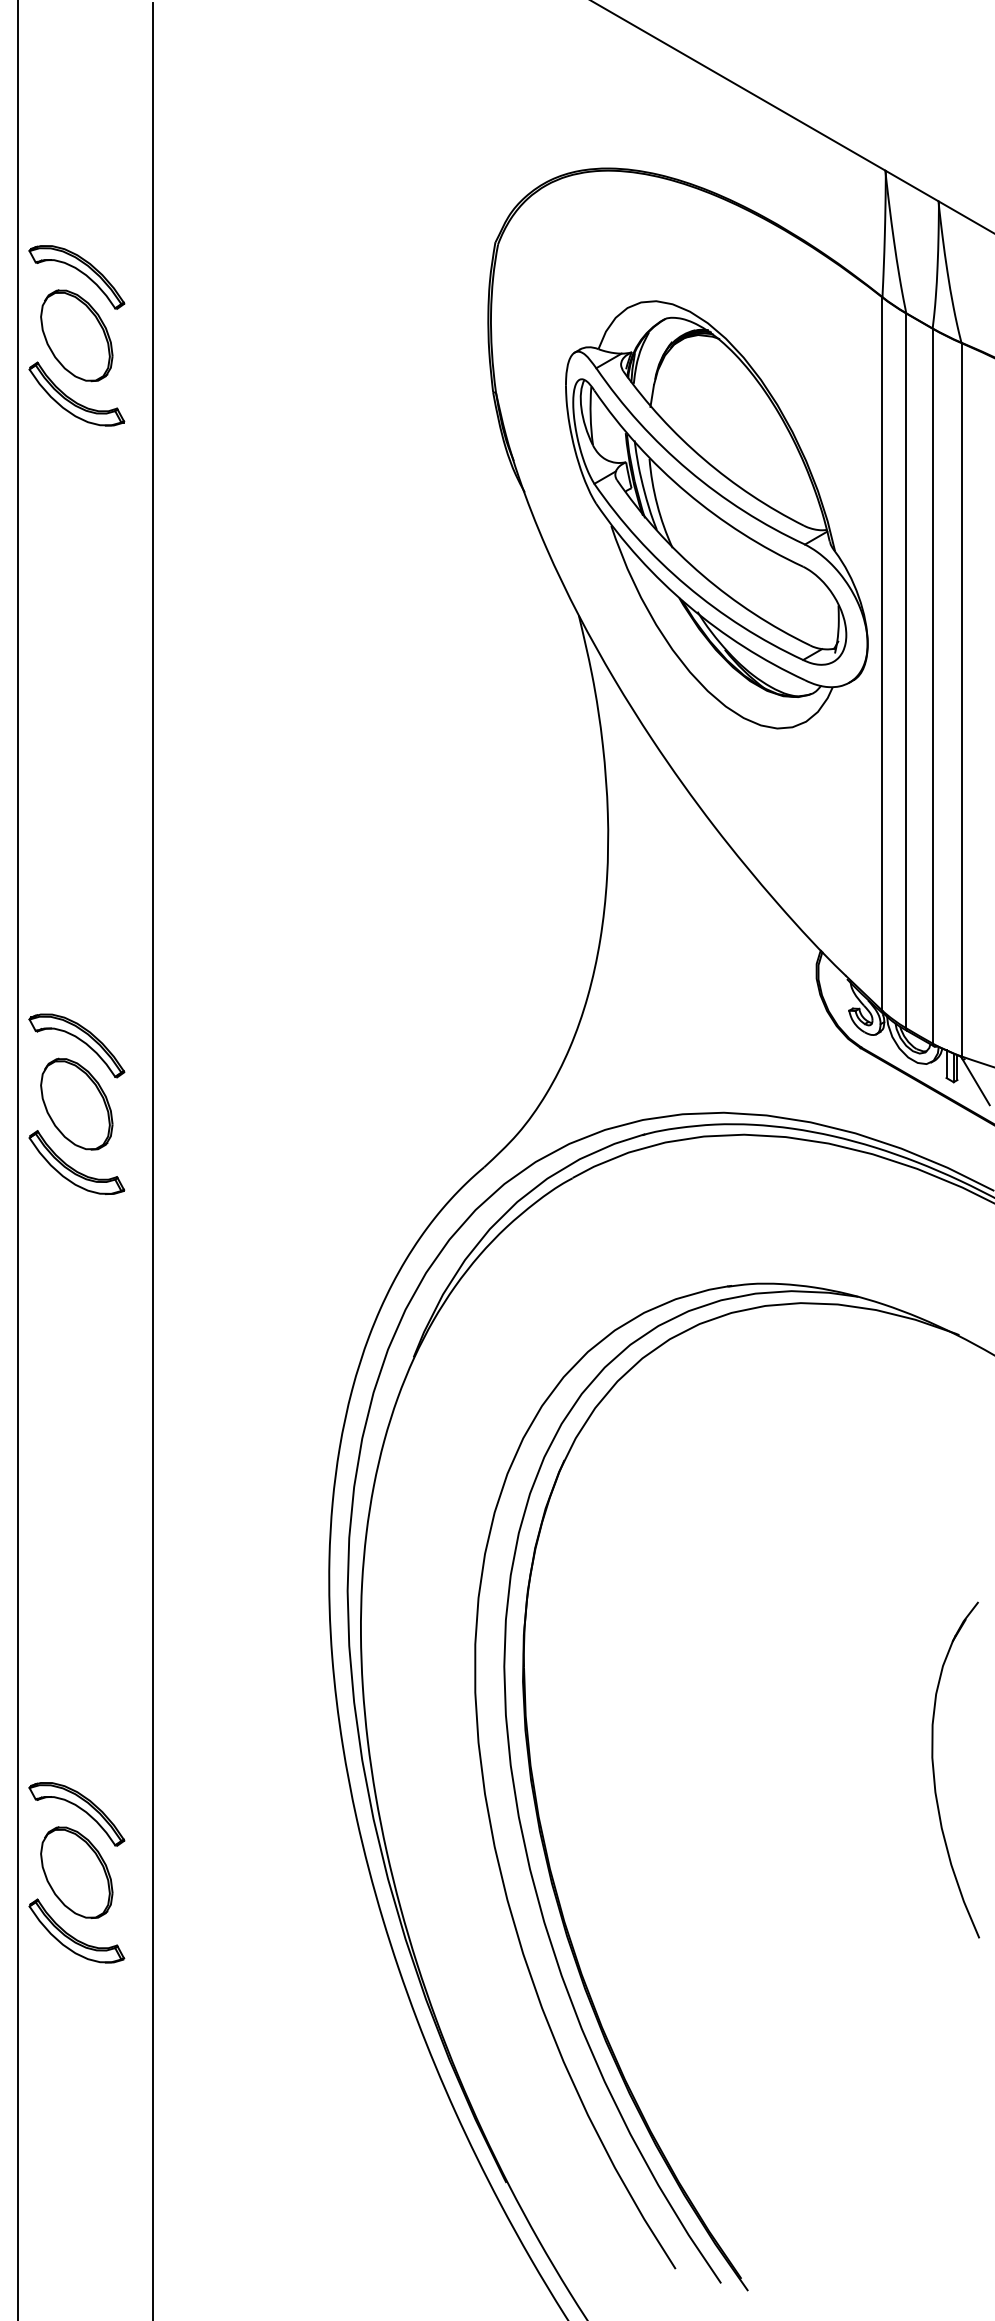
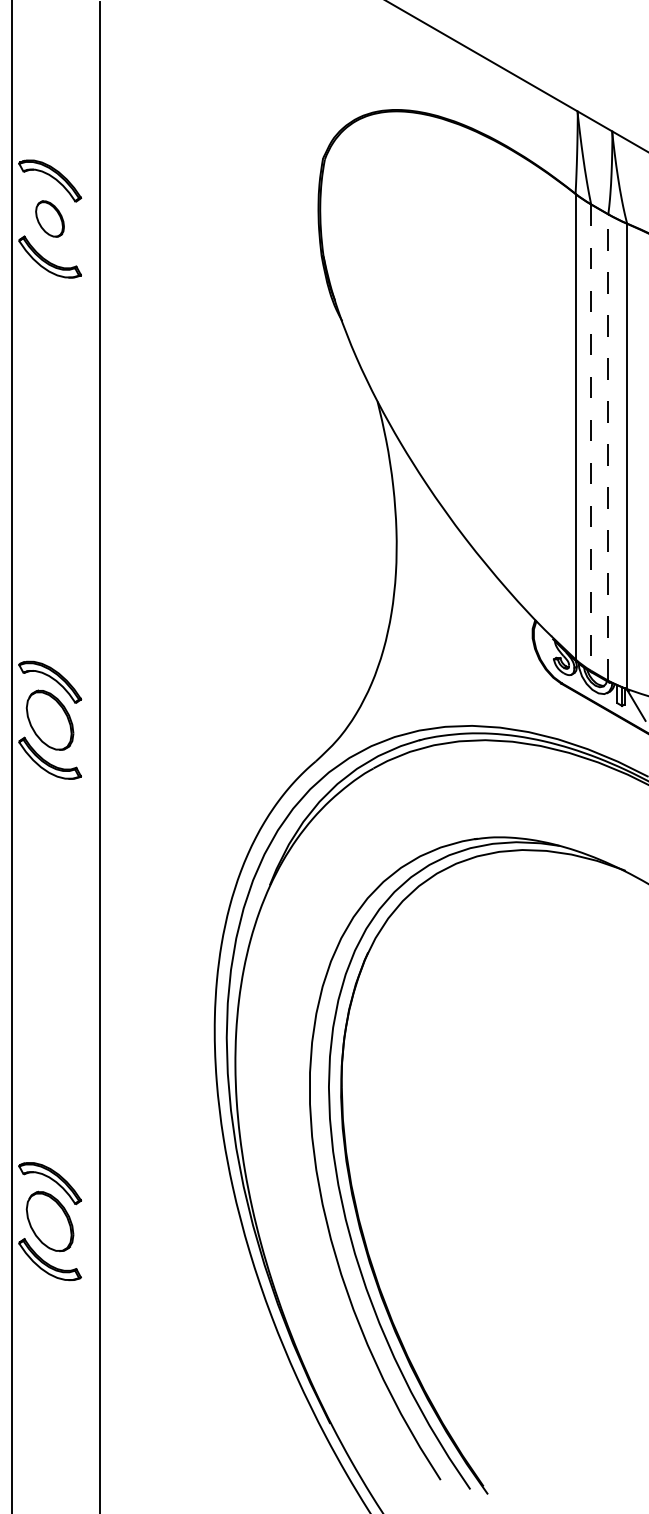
part: (75, 334) -> (49, 218), size x0.6
part: (716, 514) -> (467, 335), removed
line: (906, 672) -> (591, 438), solid -> dashed
line: (932, 686) -> (608, 447), solid -> dashed
part: (935, 1776) -> (610, 1158), removed

